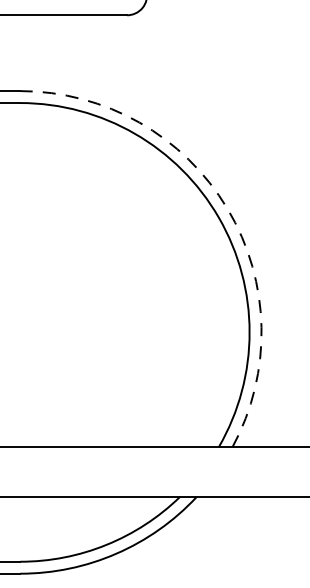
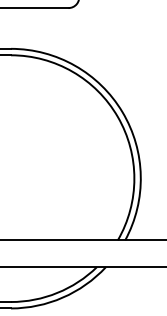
arc: (227, 209) -> (122, 112), dashed -> solid

